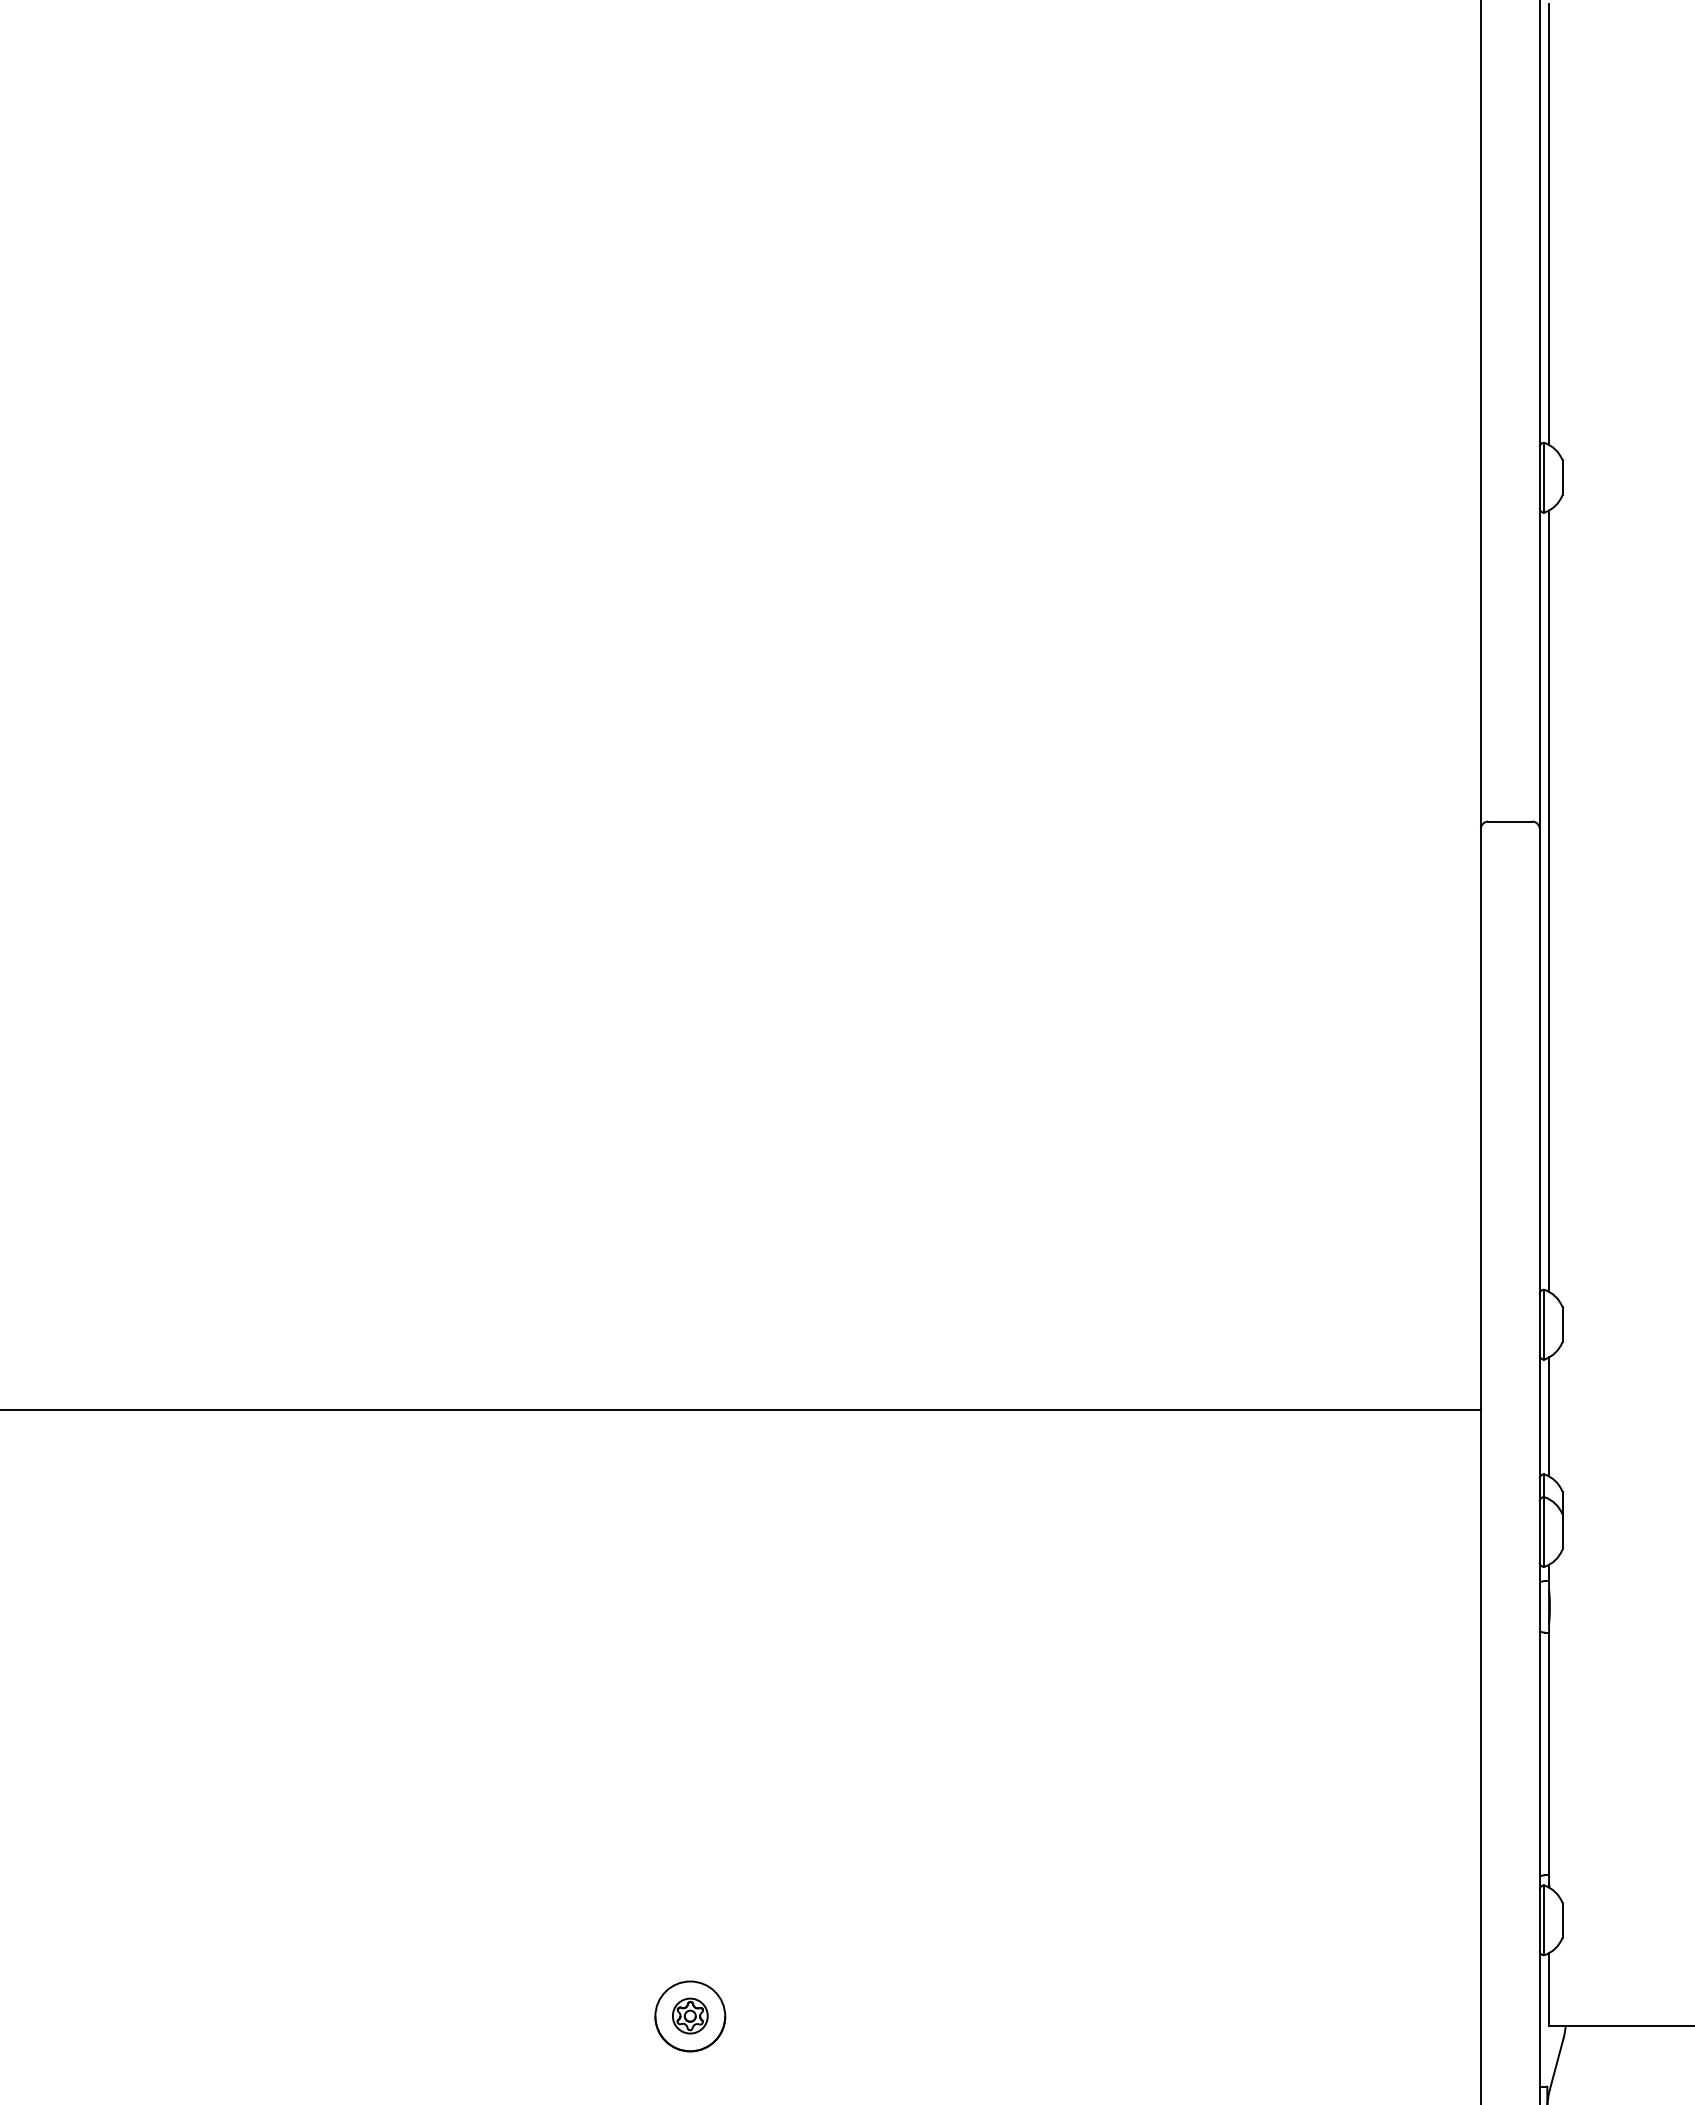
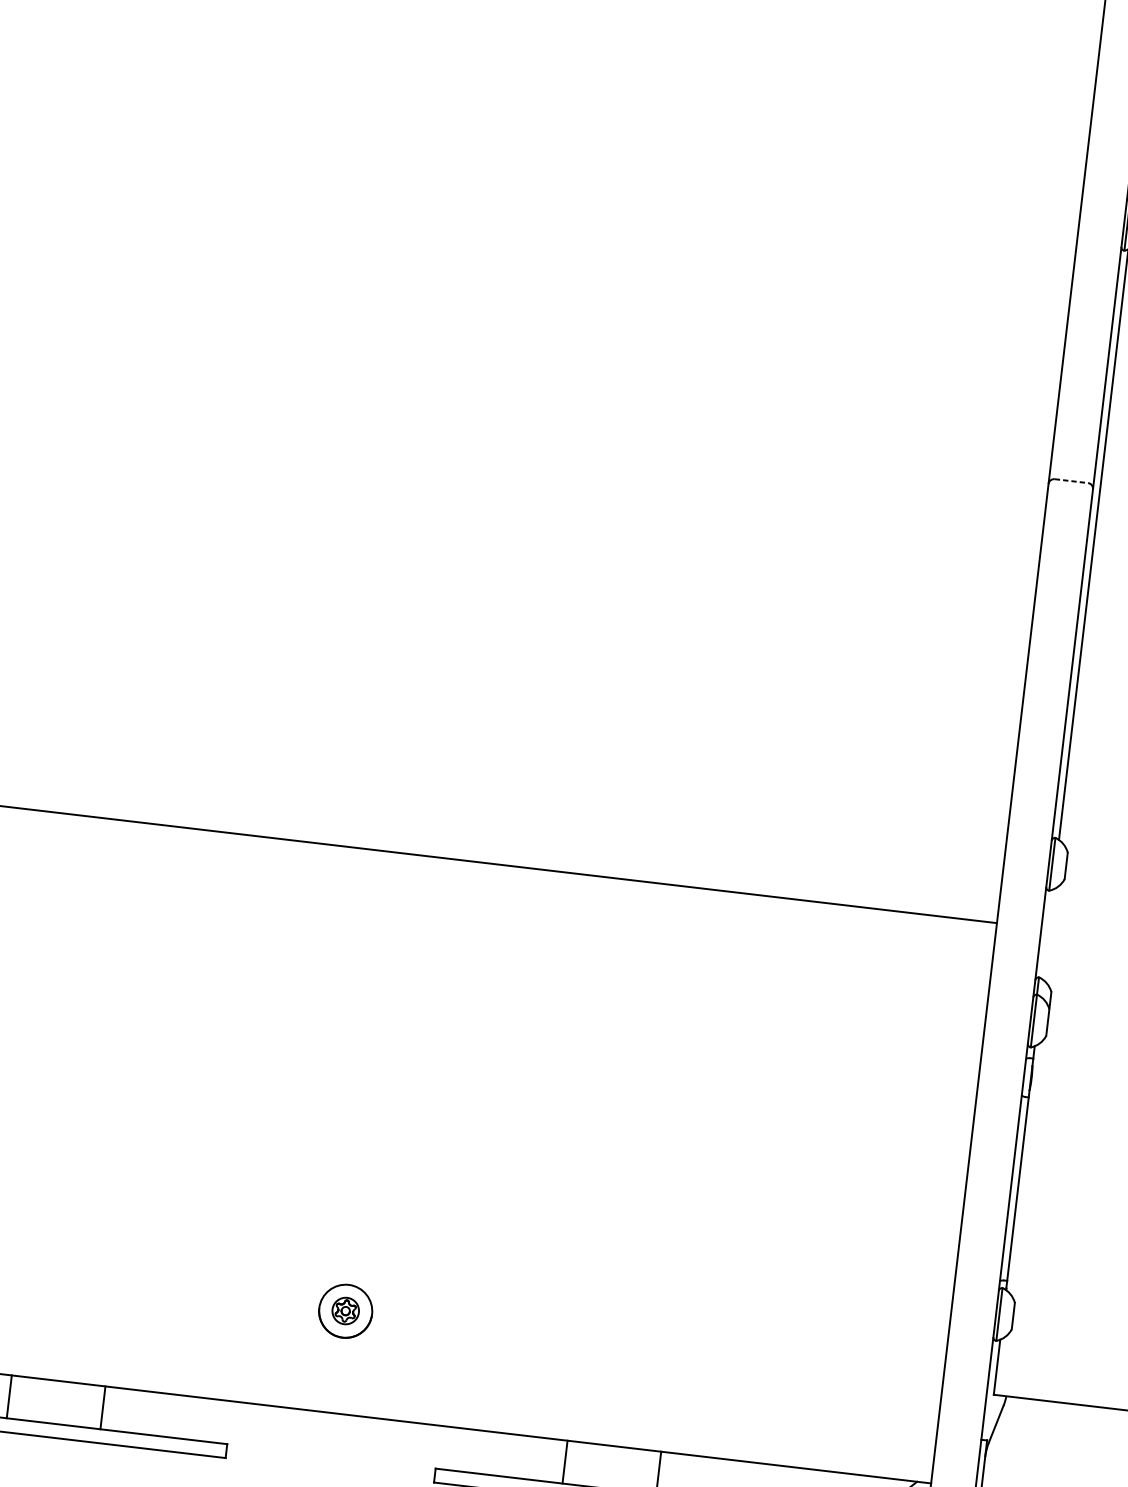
line: (1510, 821) -> (1071, 481), solid -> dashed
line: (1549, 1416) -> (1048, 934), removed

